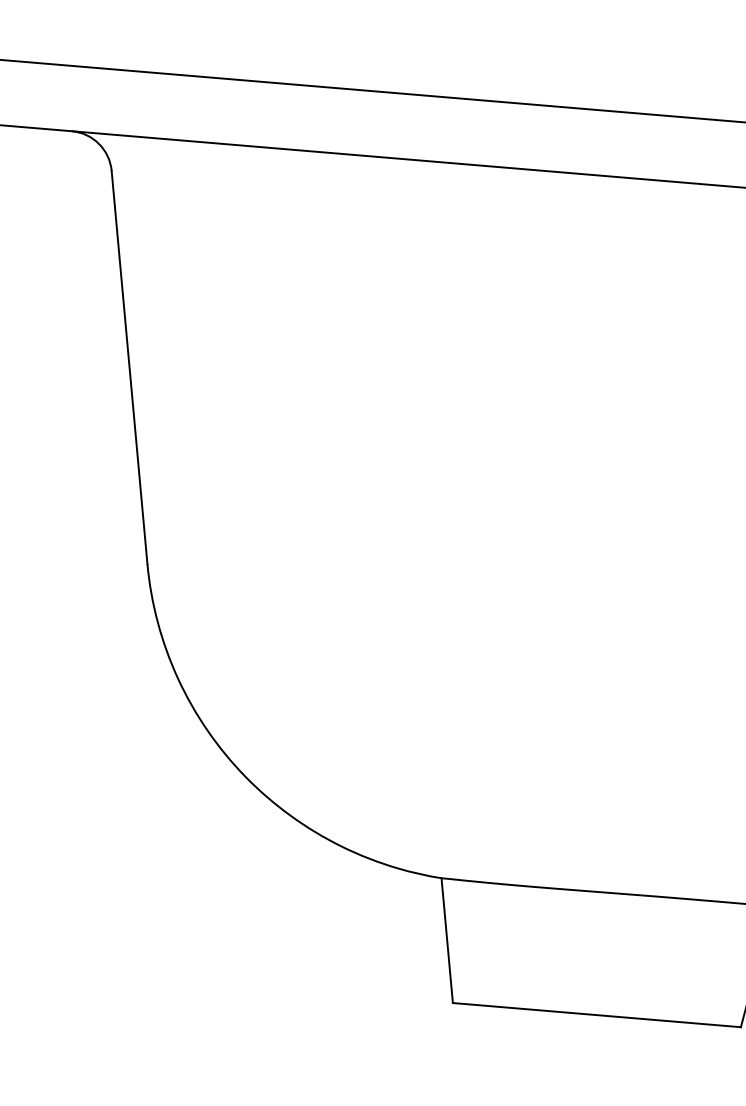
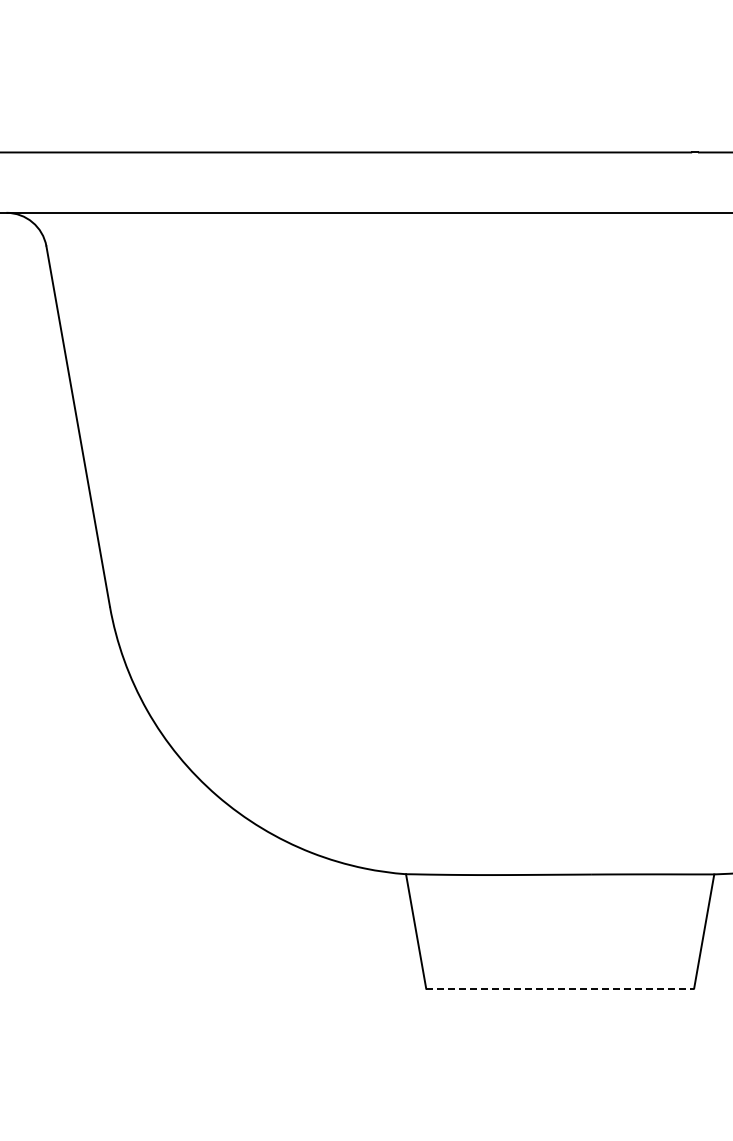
line: (597, 1015) -> (560, 988), solid -> dashed

